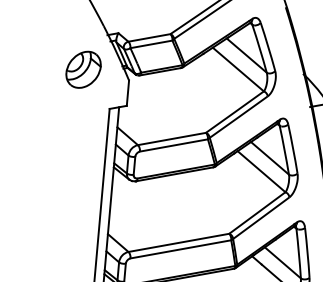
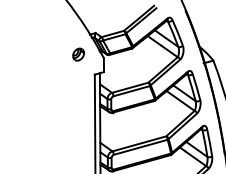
part: (83, 69) -> (78, 54), size x0.6

